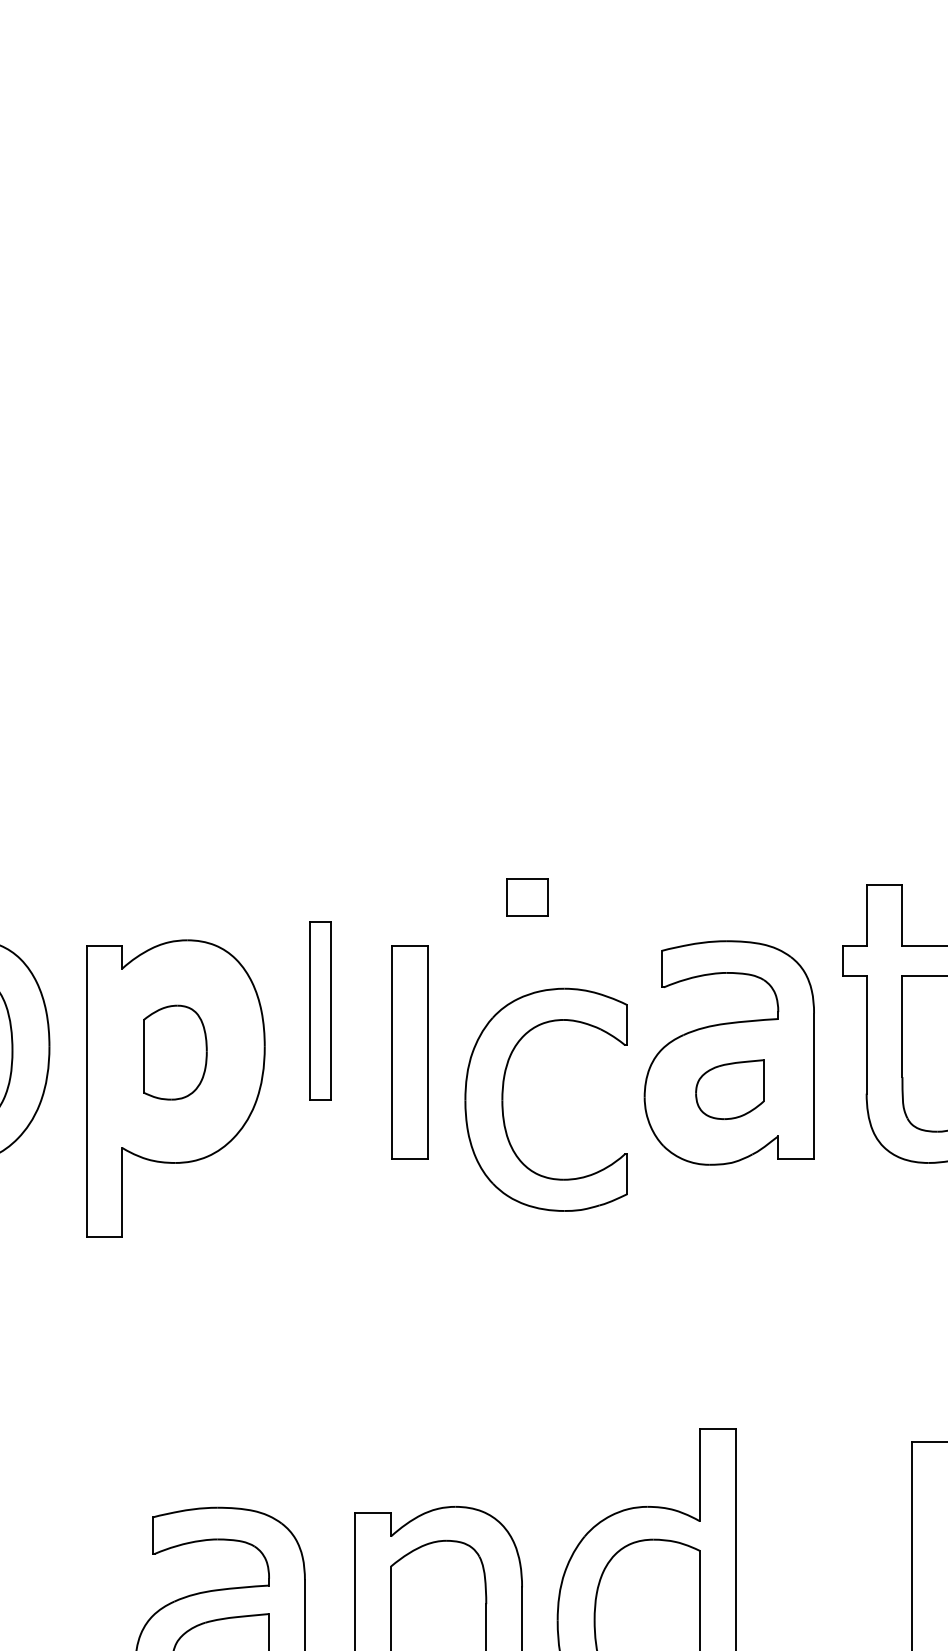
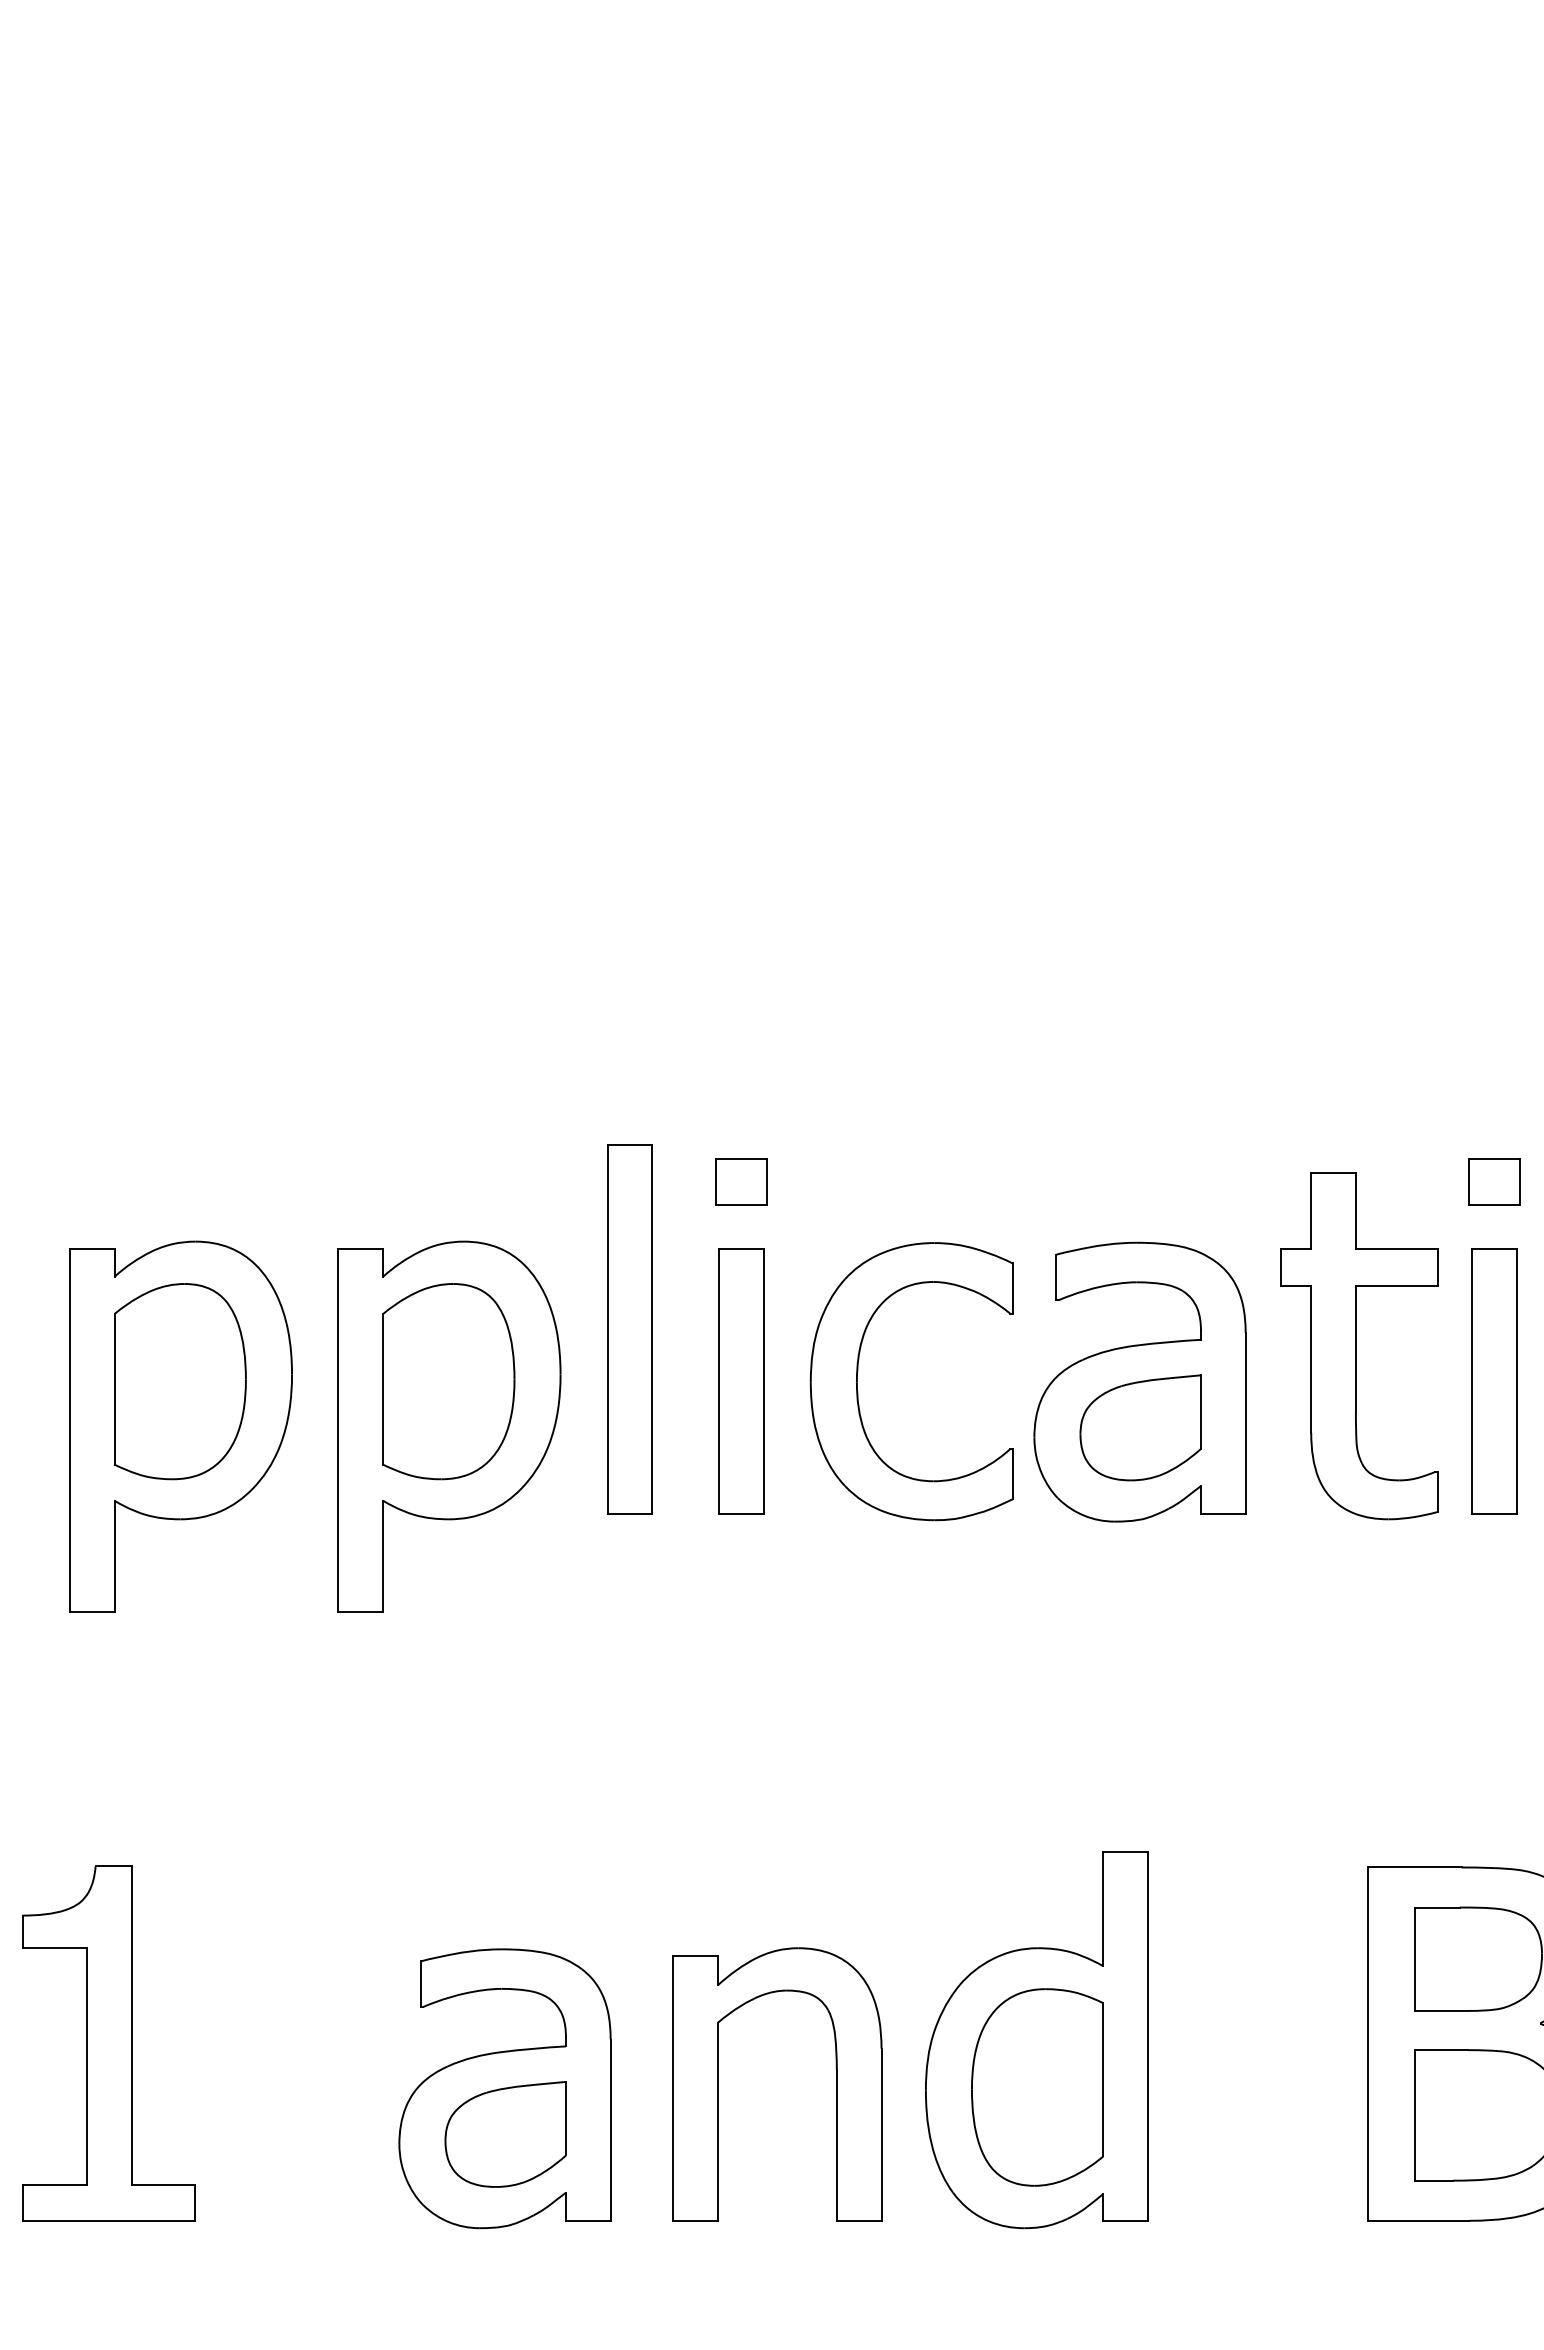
part: (527, 896) -> (741, 1181), moved
part: (320, 1010) -> (629, 1329), size x1.67
part: (174, 1052) -> (448, 1381), size x1.67
part: (729, 1089) -> (1140, 1427), size x1.43
part: (503, 1091) -> (858, 1371), moved

